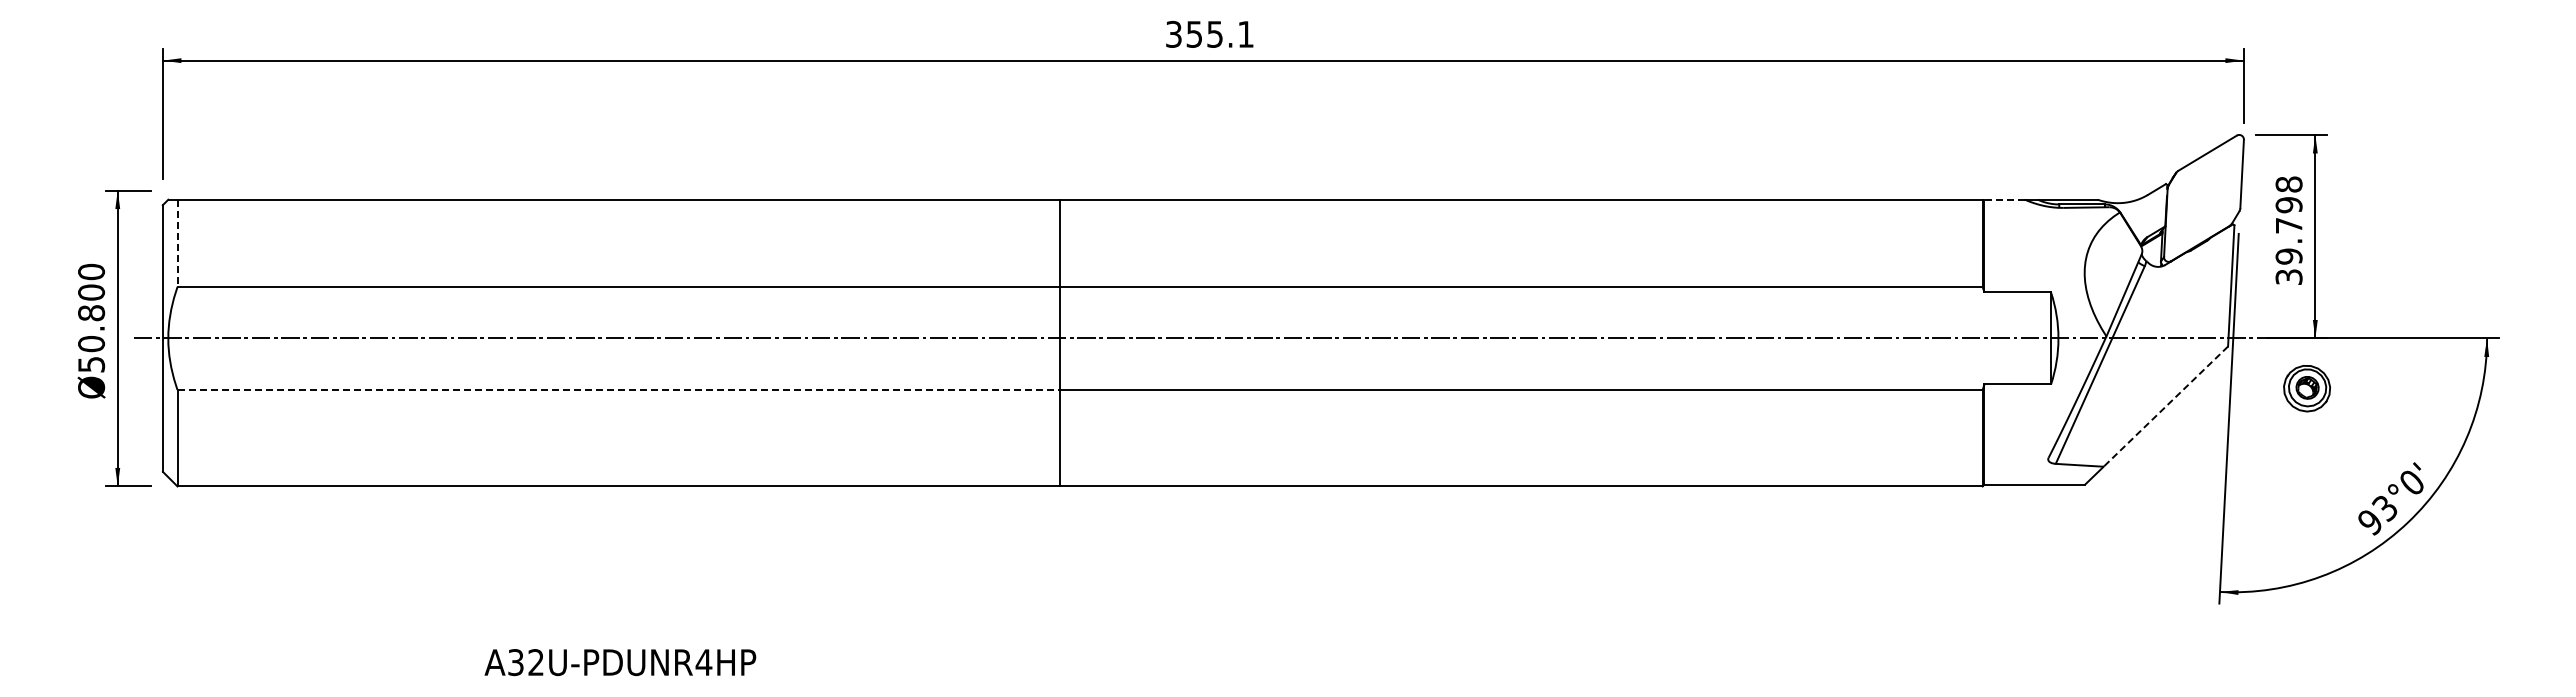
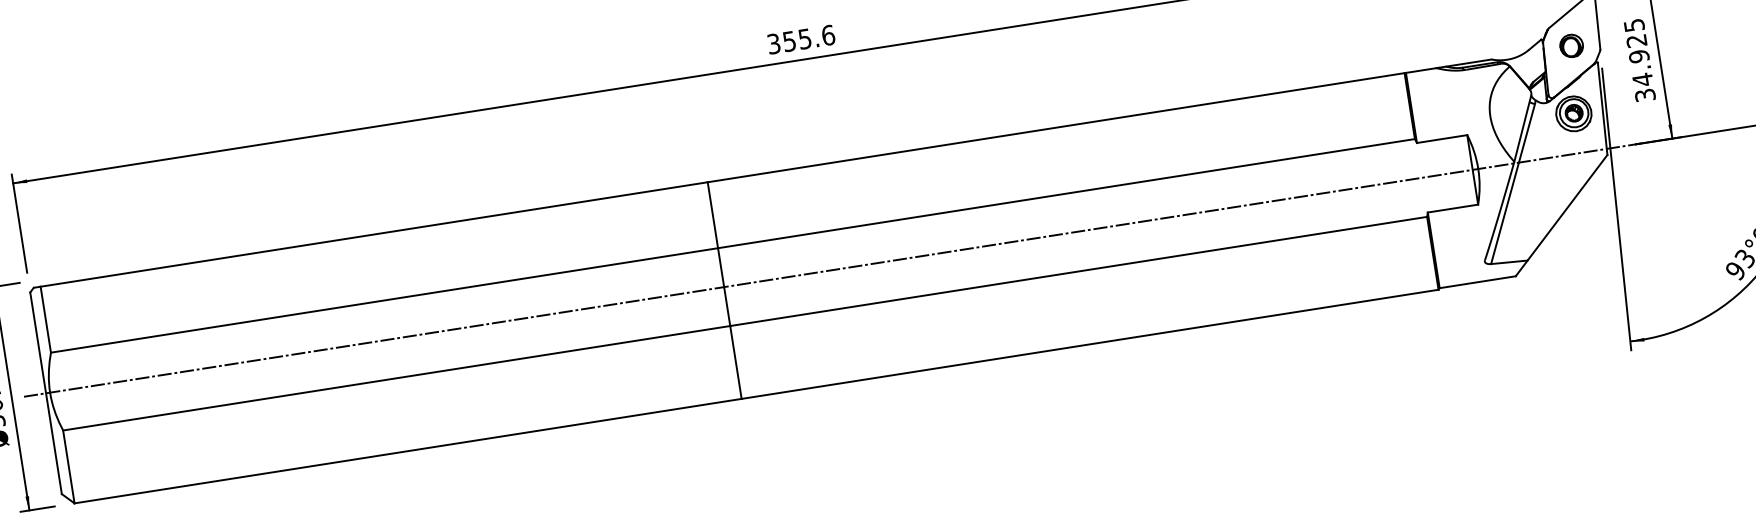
text: (1246, 33) -> (828, 34), 355.1 -> 355.6
part: (2203, 198) -> (1571, 46), added
line: (2004, 199) -> (1421, 70), dashed -> solid
text: (2288, 220) -> (1638, 52), 39.798 -> 34.925
line: (177, 243) -> (45, 319), dashed -> solid
part: (2307, 388) -> (1574, 113), moved
line: (619, 389) -> (397, 377), dashed -> solid
line: (2165, 406) -> (1567, 207), dashed -> solid

